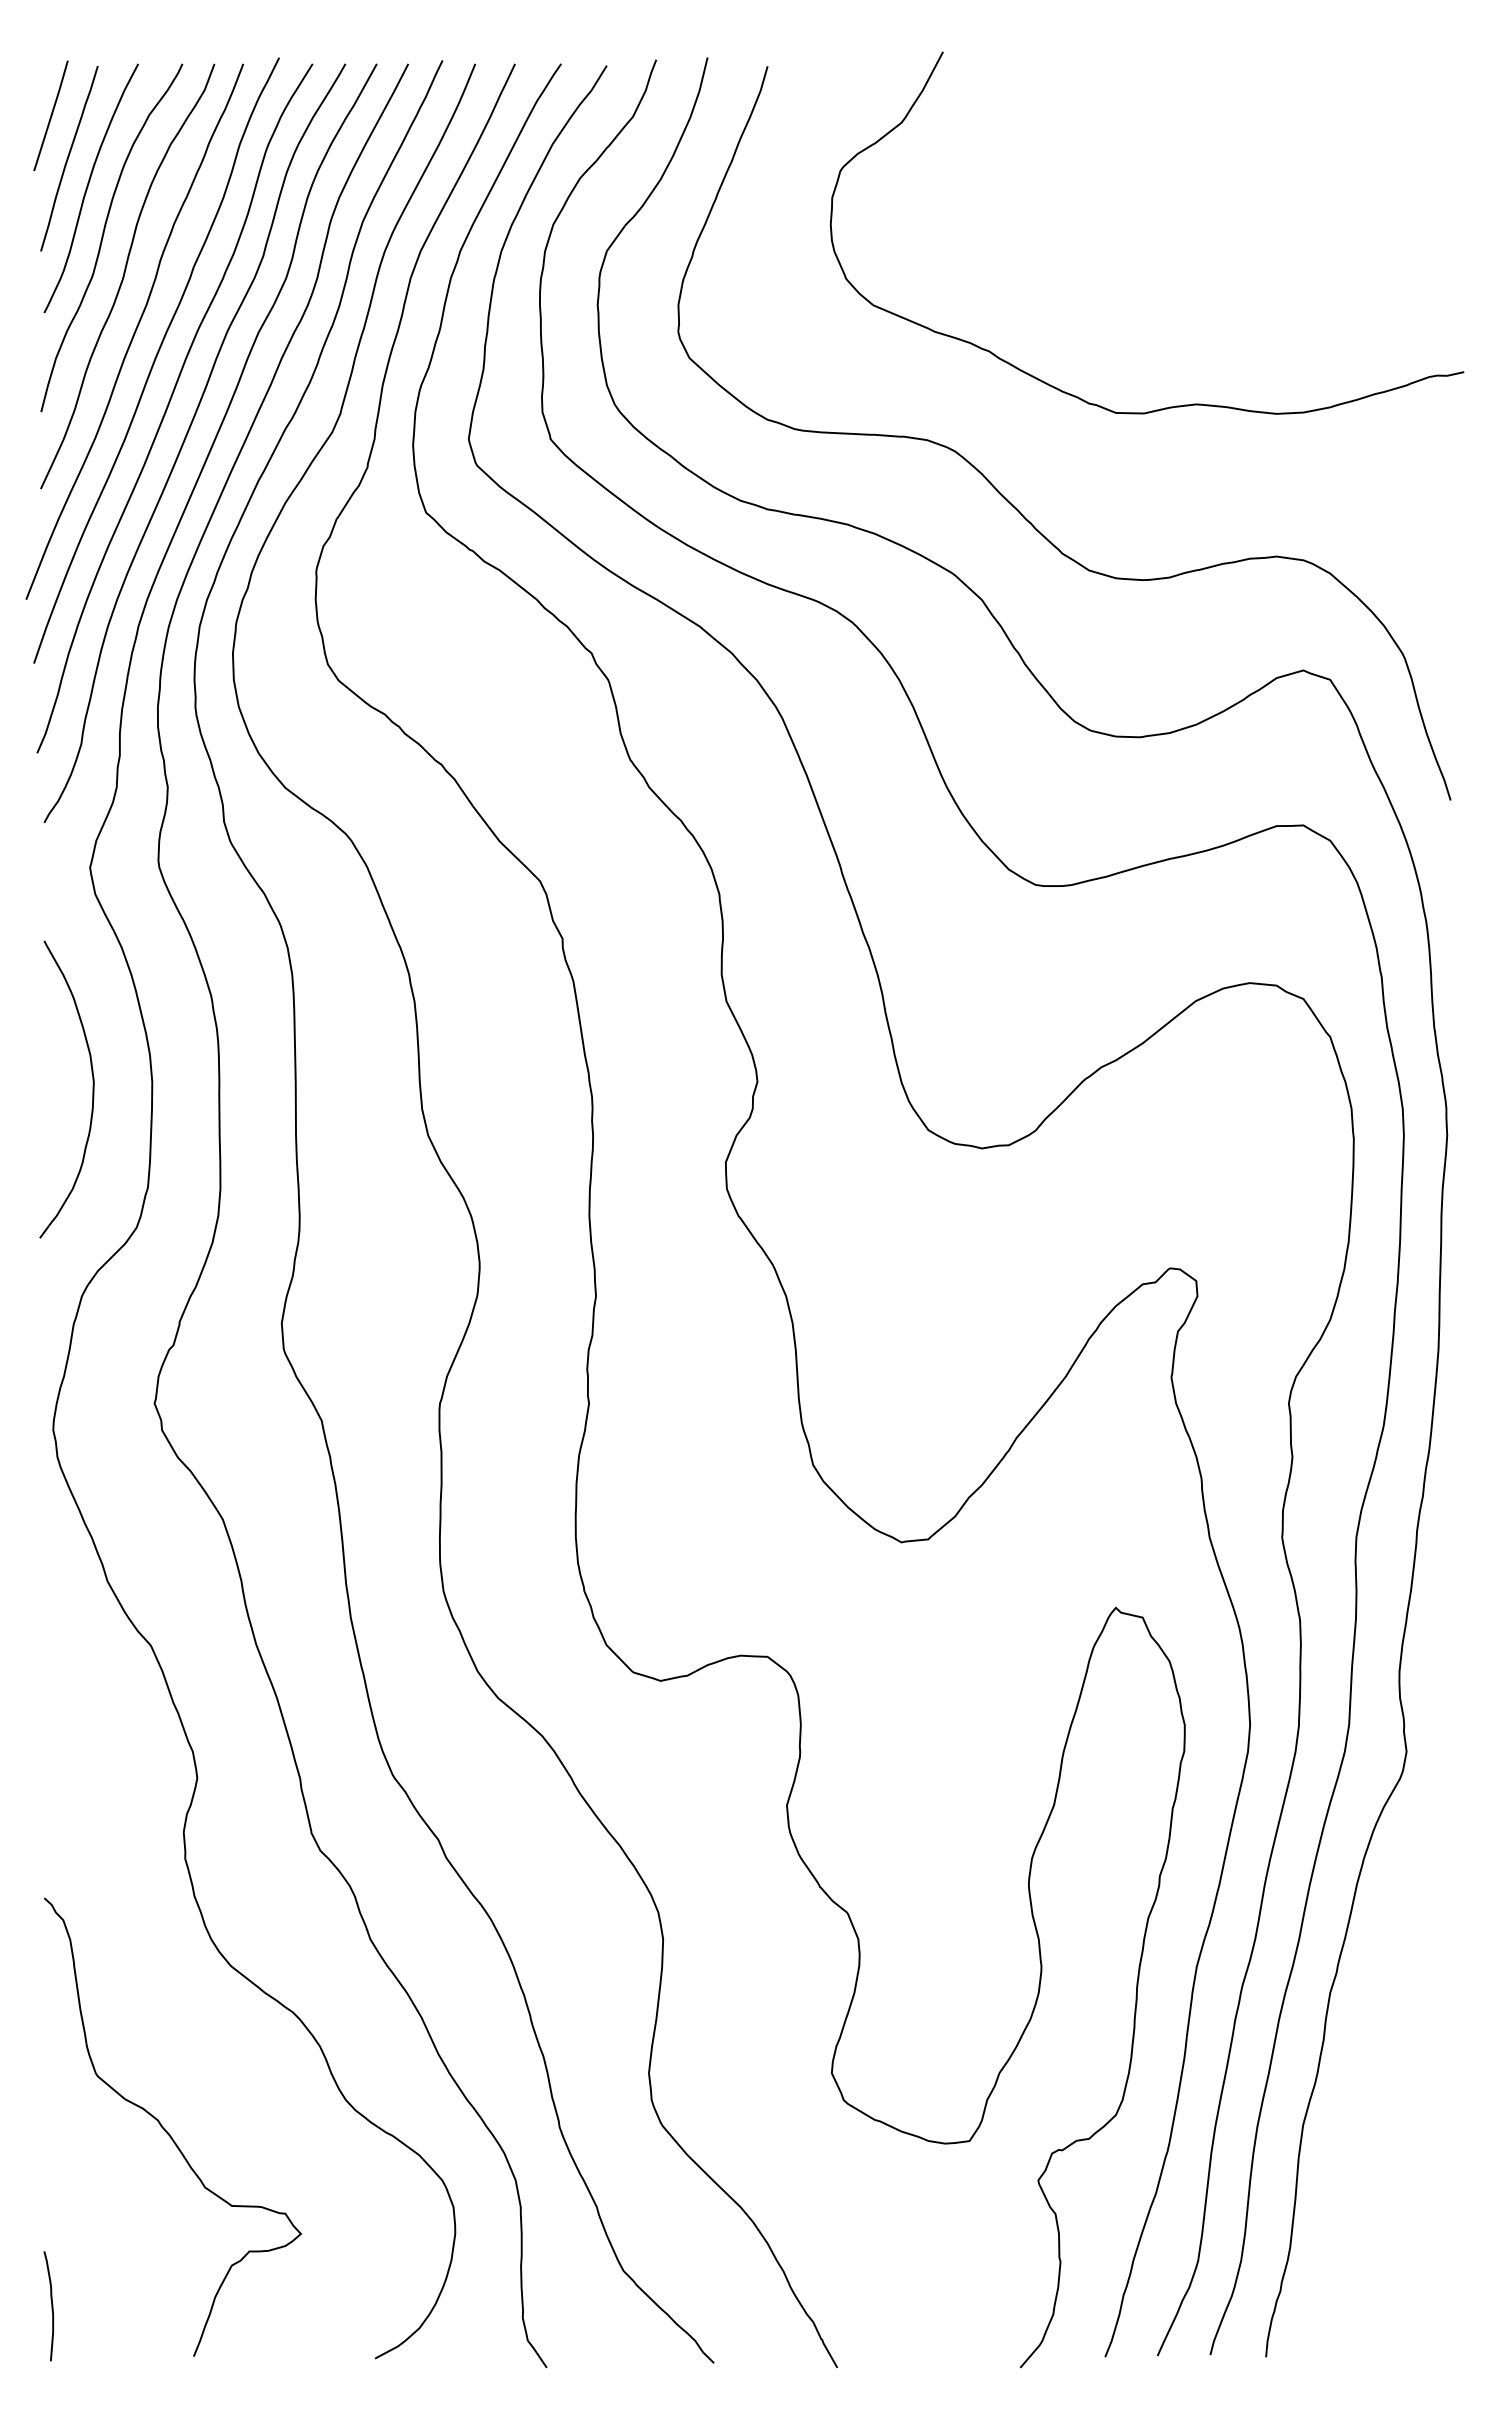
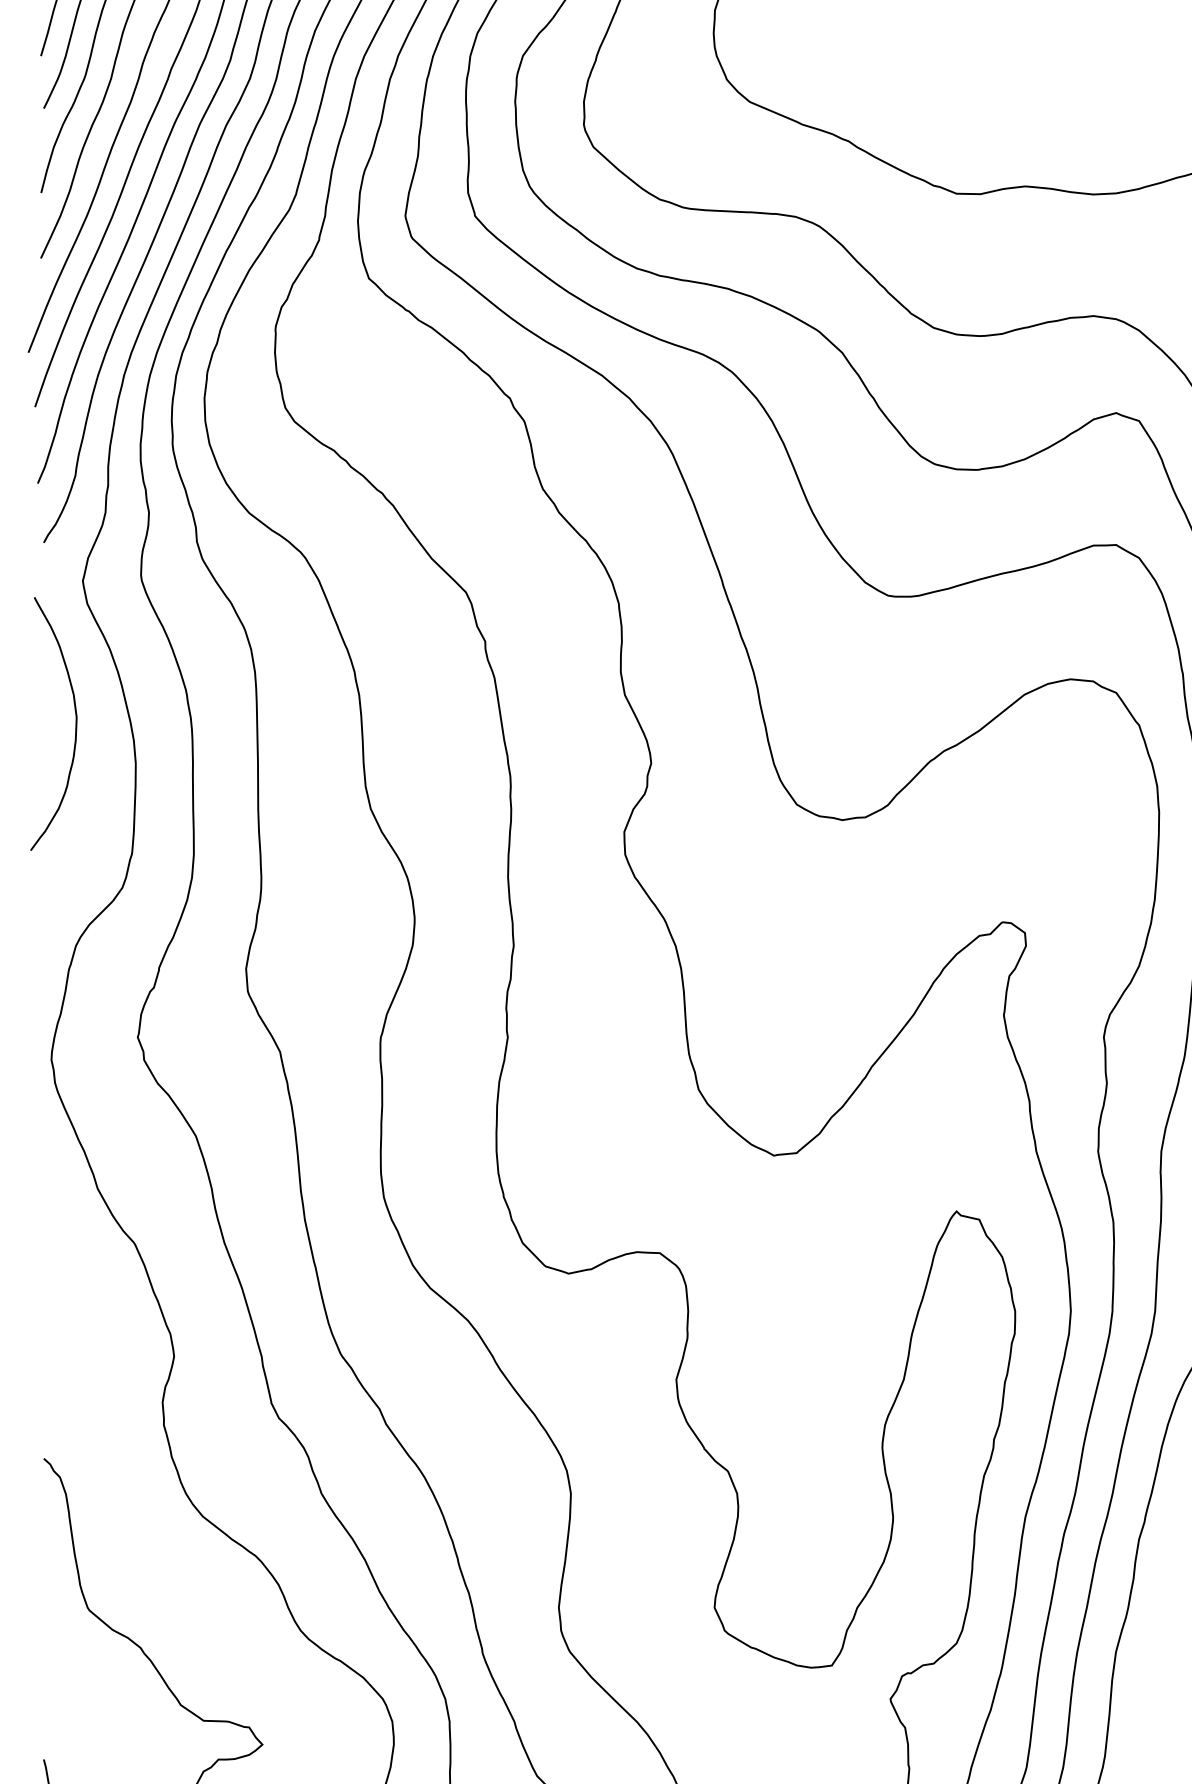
curve: (92, 1089) -> (75, 723), moved

